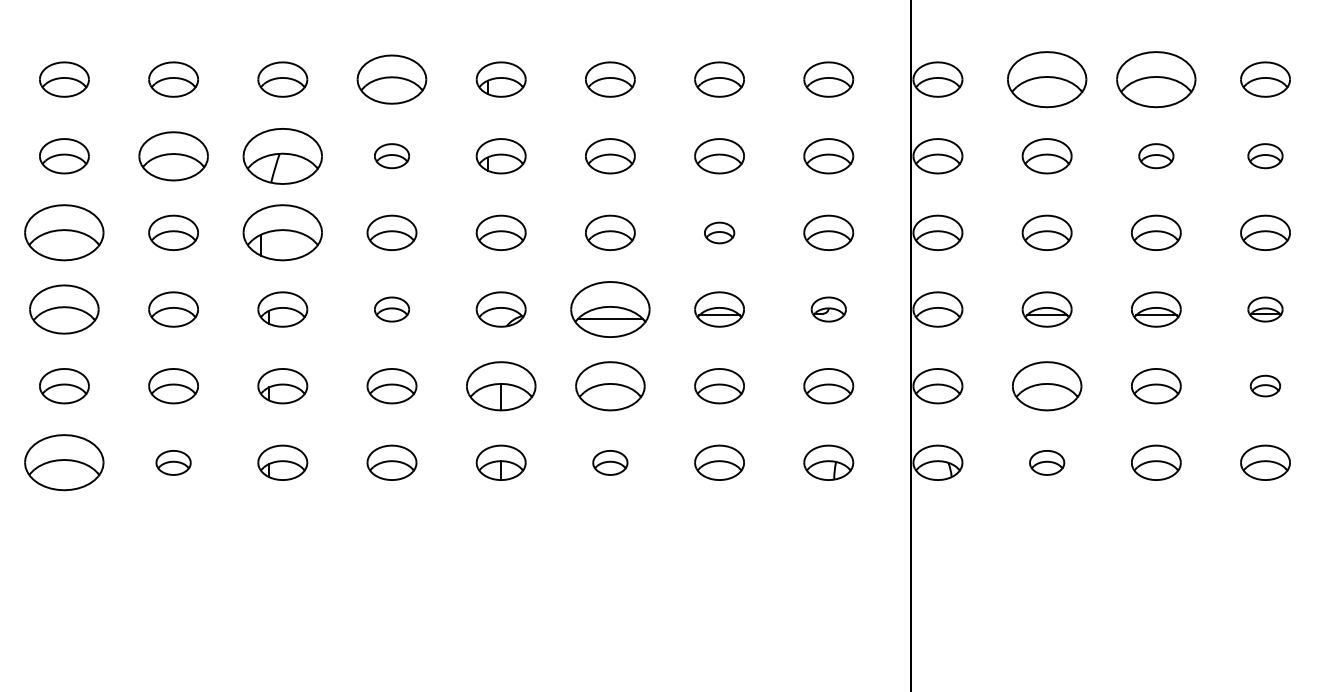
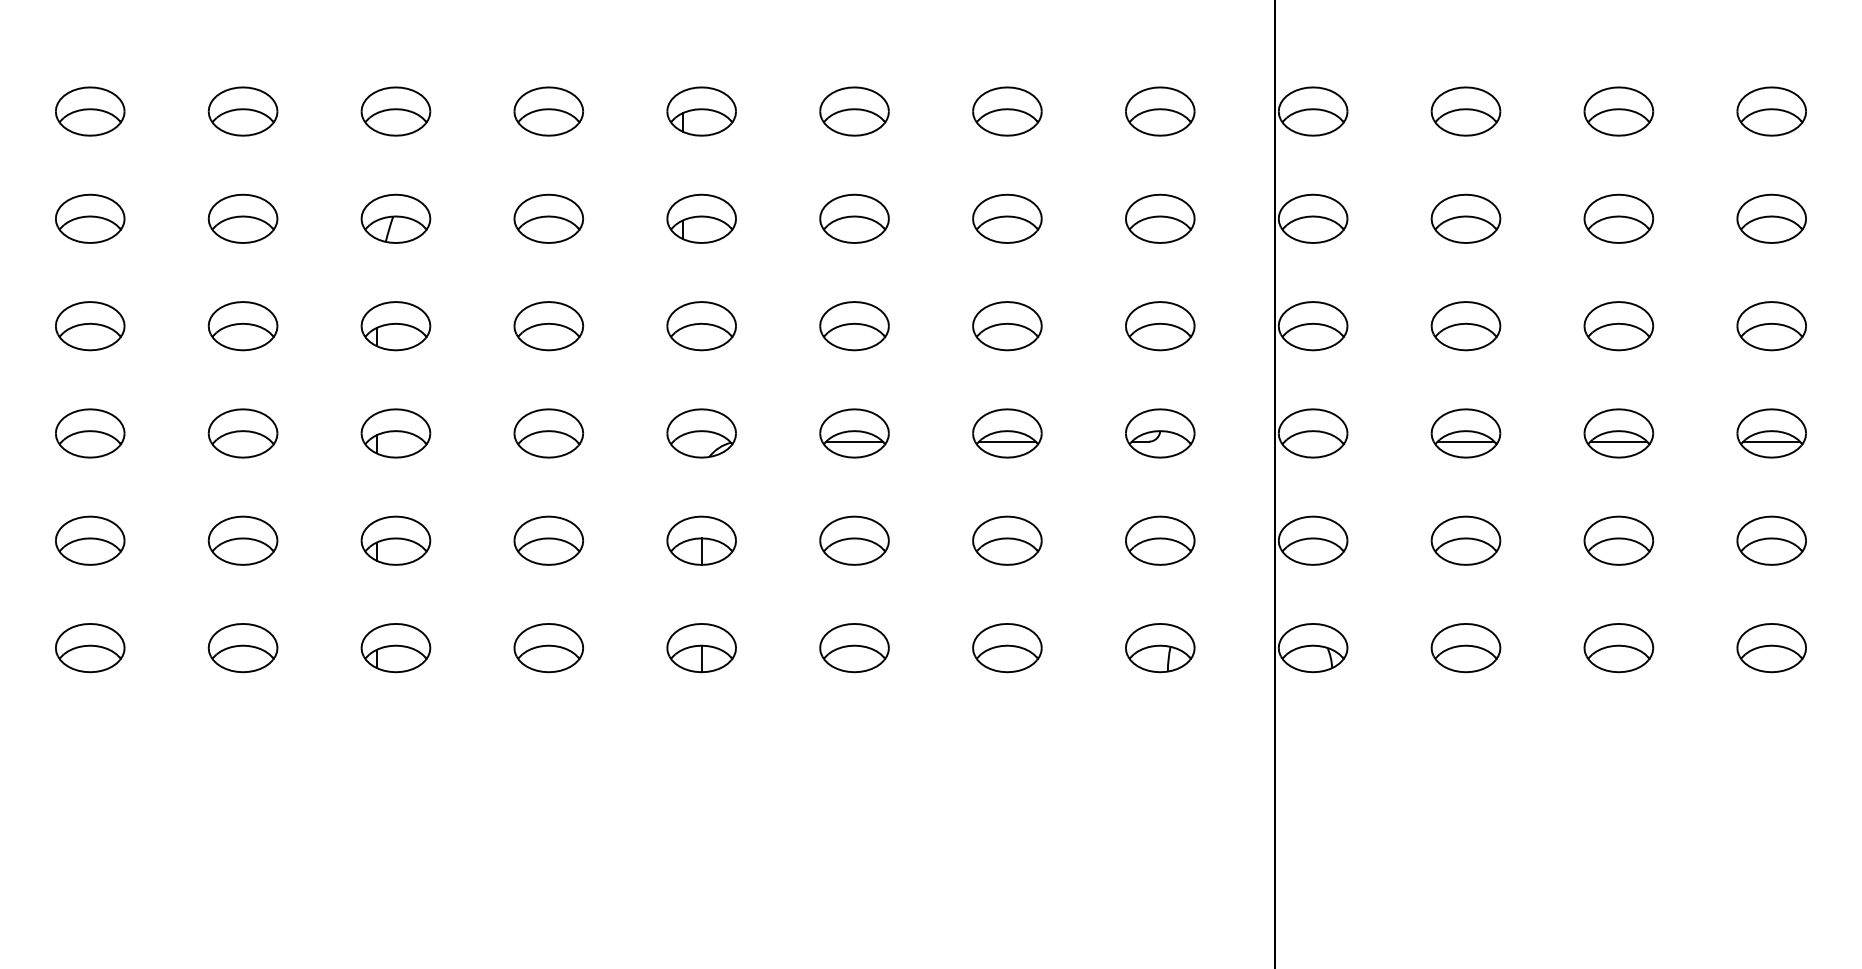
part: (391, 79) -> (548, 111), size x0.71
part: (1046, 79) -> (1465, 111), size x0.62
part: (1156, 79) -> (1618, 111), size x0.62
part: (173, 155) -> (242, 218), size x0.71
part: (282, 155) -> (395, 218), size x0.62
part: (391, 155) -> (548, 218), size x1.43
part: (1156, 155) -> (1618, 218), size x1.43
part: (1265, 155) -> (1771, 218), size x1.43
part: (64, 233) -> (90, 326), size x0.62
part: (282, 233) -> (395, 326), size x0.62
part: (719, 233) -> (1007, 326), size x1.67
part: (64, 309) -> (90, 433), size x0.71
part: (391, 309) -> (548, 433), size x1.43
part: (610, 309) -> (854, 433), size x0.62
part: (828, 309) -> (1160, 433), size x1.43
part: (1265, 309) -> (1771, 433), size x1.43
part: (501, 386) -> (701, 540), size x0.71
part: (610, 386) -> (854, 540), size x0.71
part: (1046, 386) -> (1465, 540), size x0.71
part: (1265, 386) -> (1771, 540), size x1.67
part: (64, 463) -> (90, 648), size x0.62
part: (173, 463) -> (242, 648), size x1.43
part: (610, 463) -> (854, 648), size x1.43
part: (1046, 463) -> (1465, 648), size x1.43

